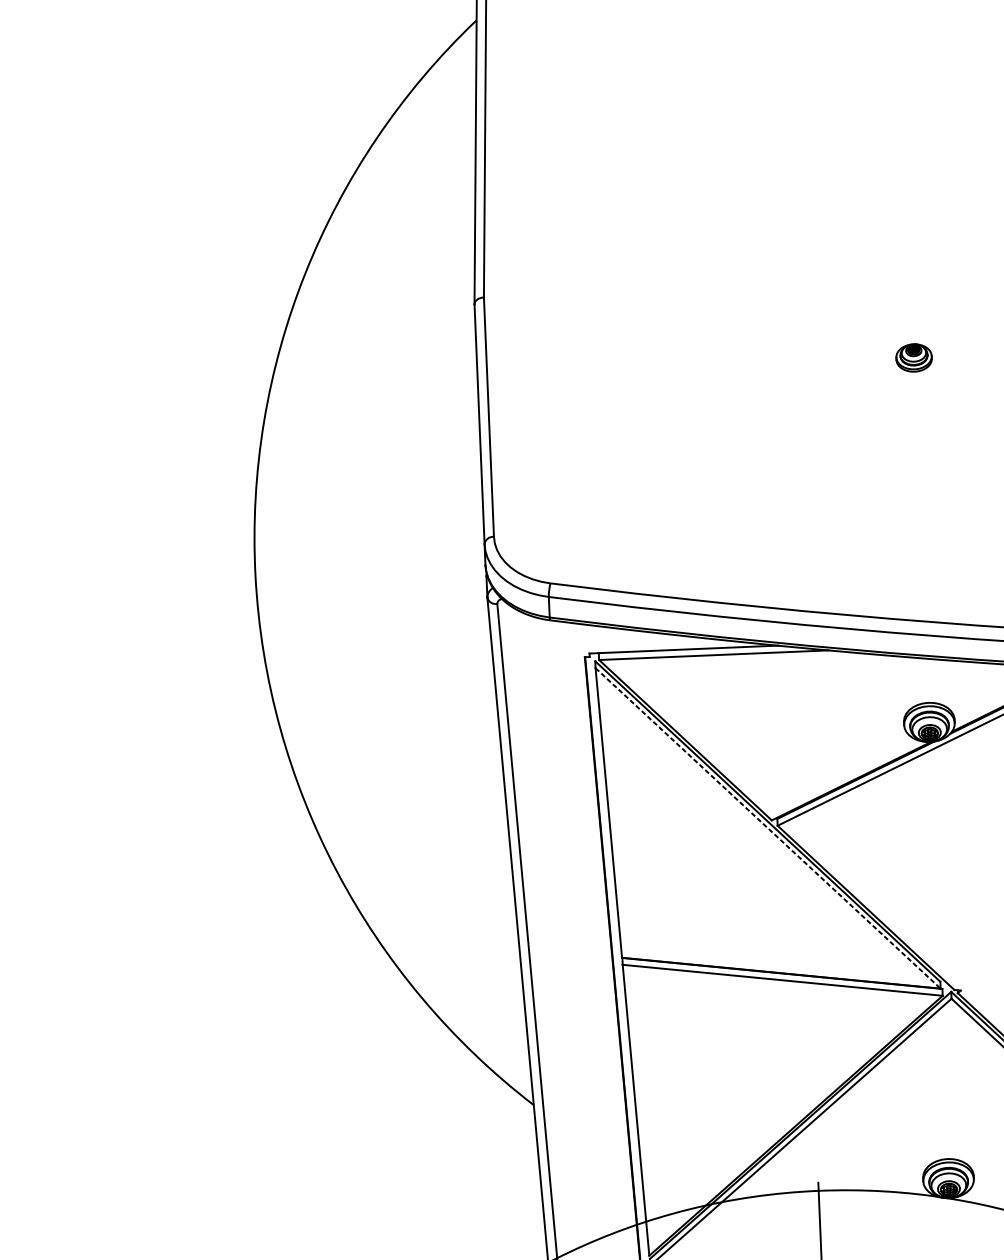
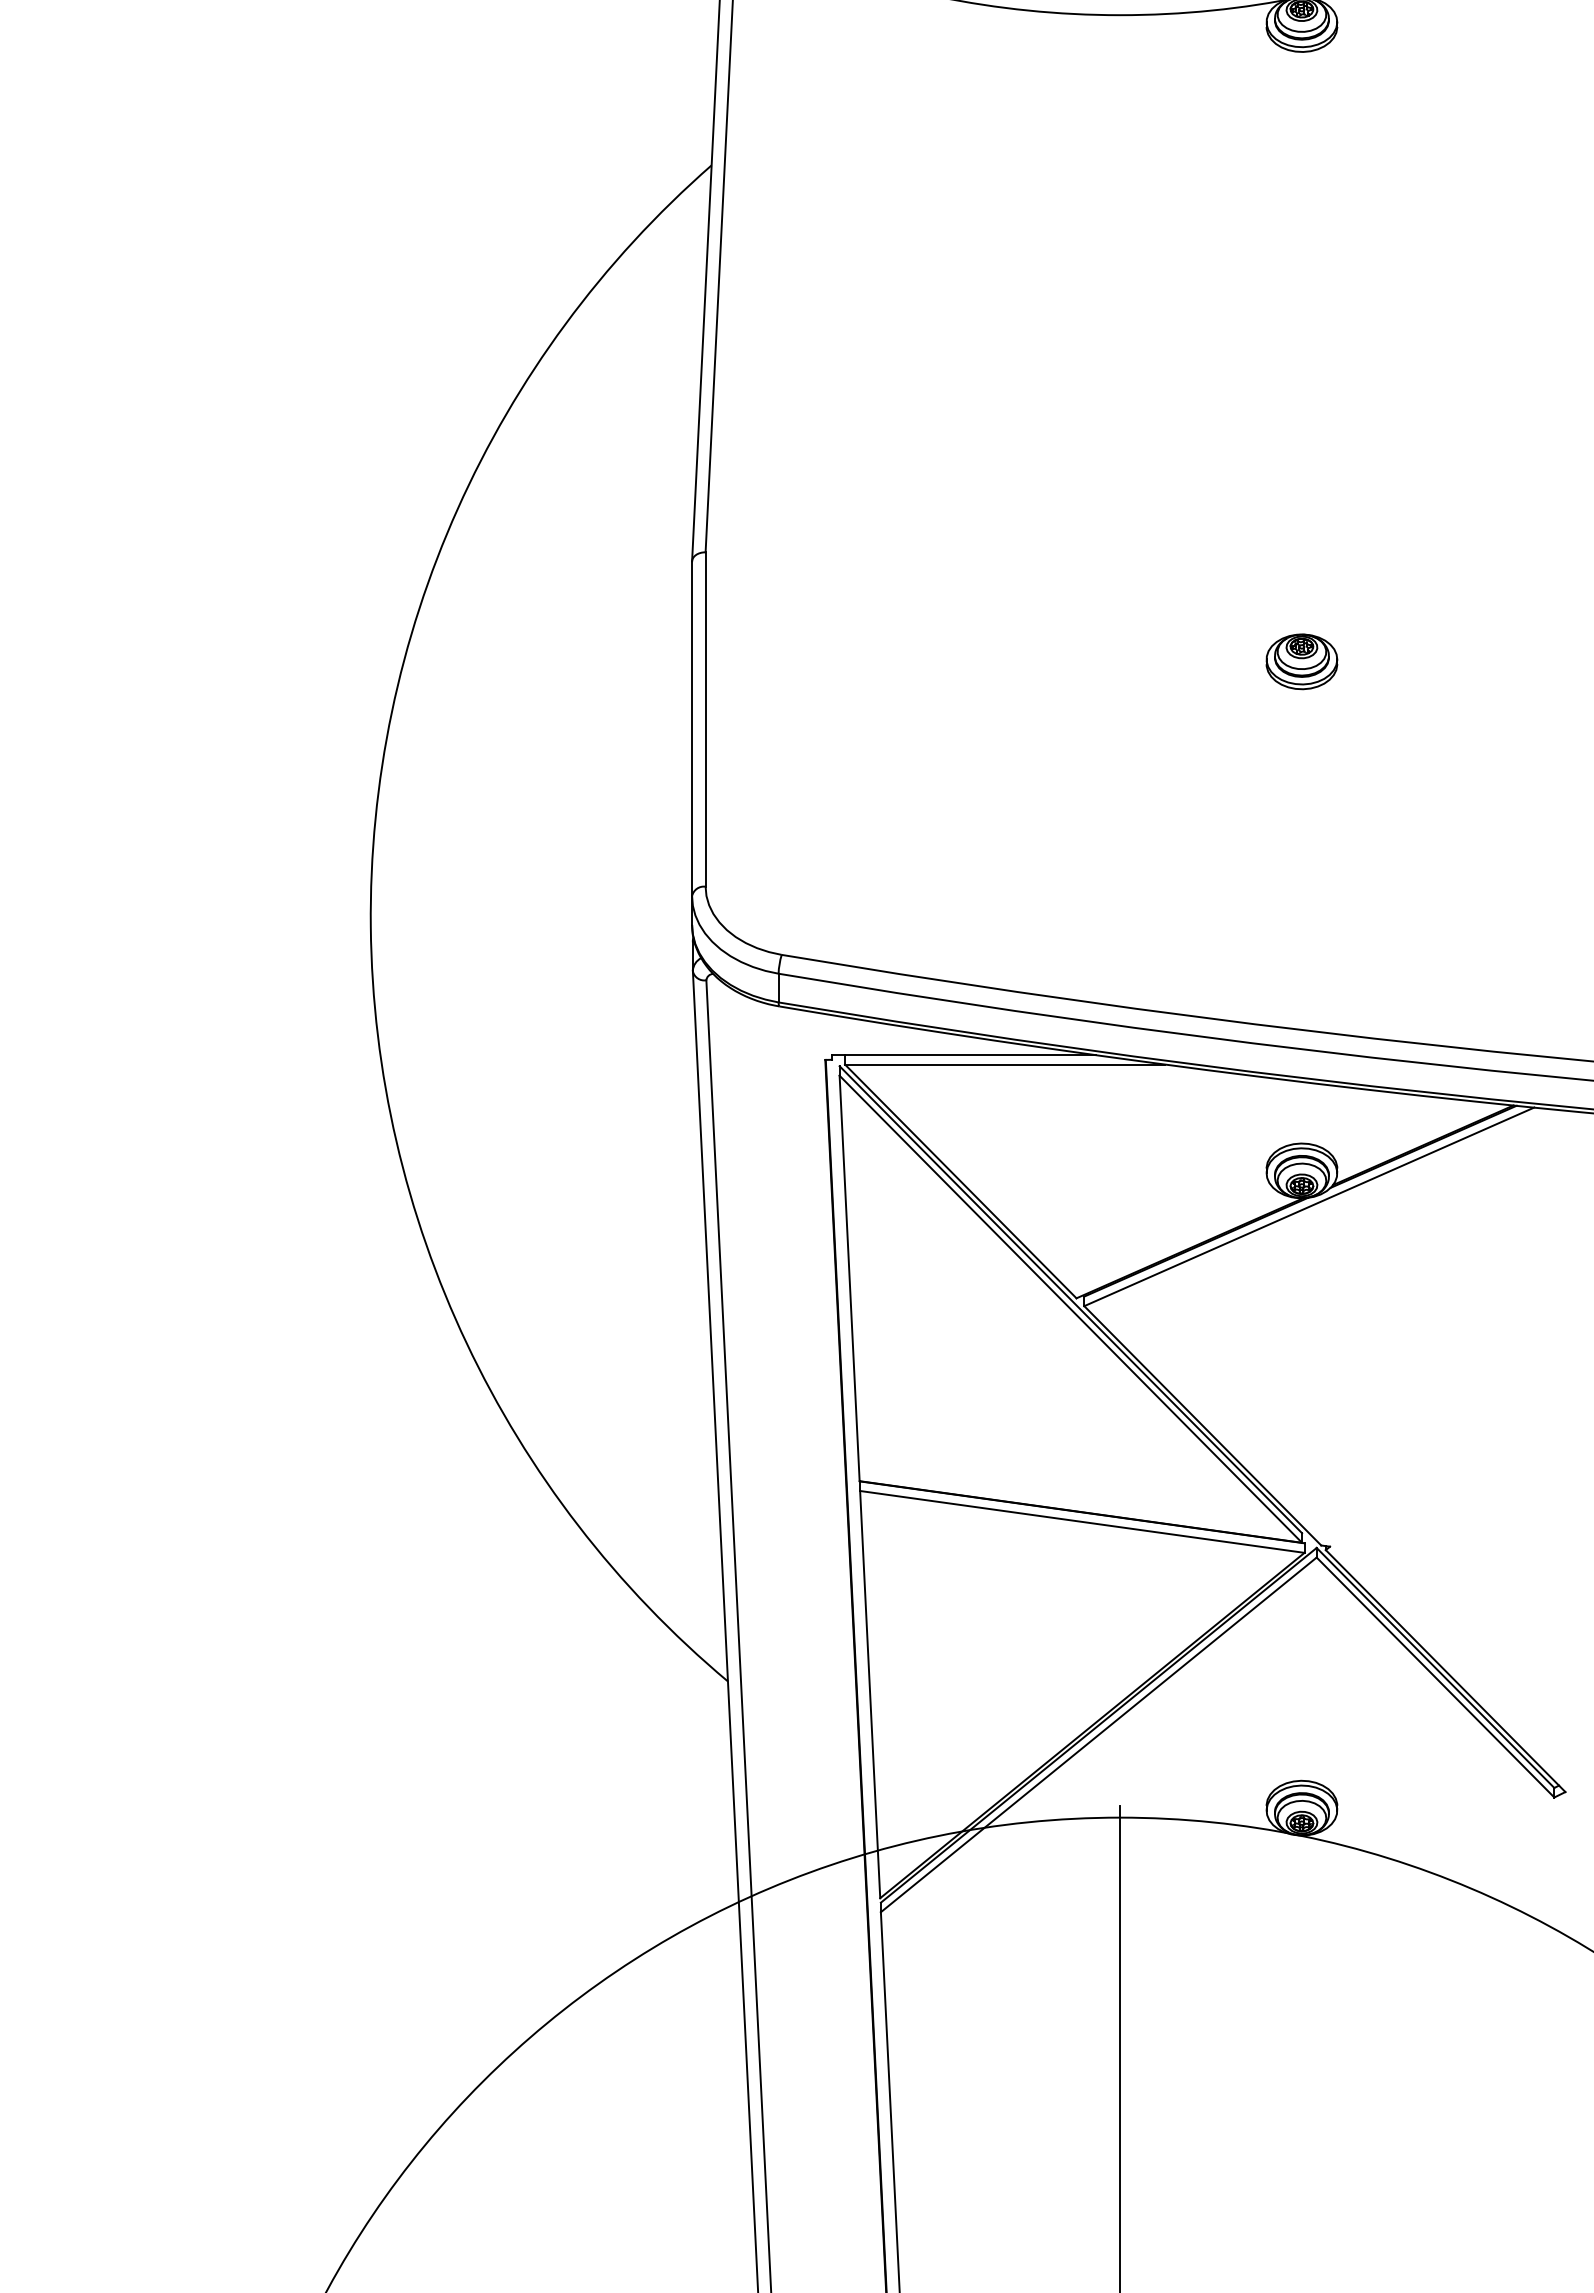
part: (913, 357) -> (1301, 661), size x1.43
line: (767, 828) -> (1070, 1309), dashed -> solid

